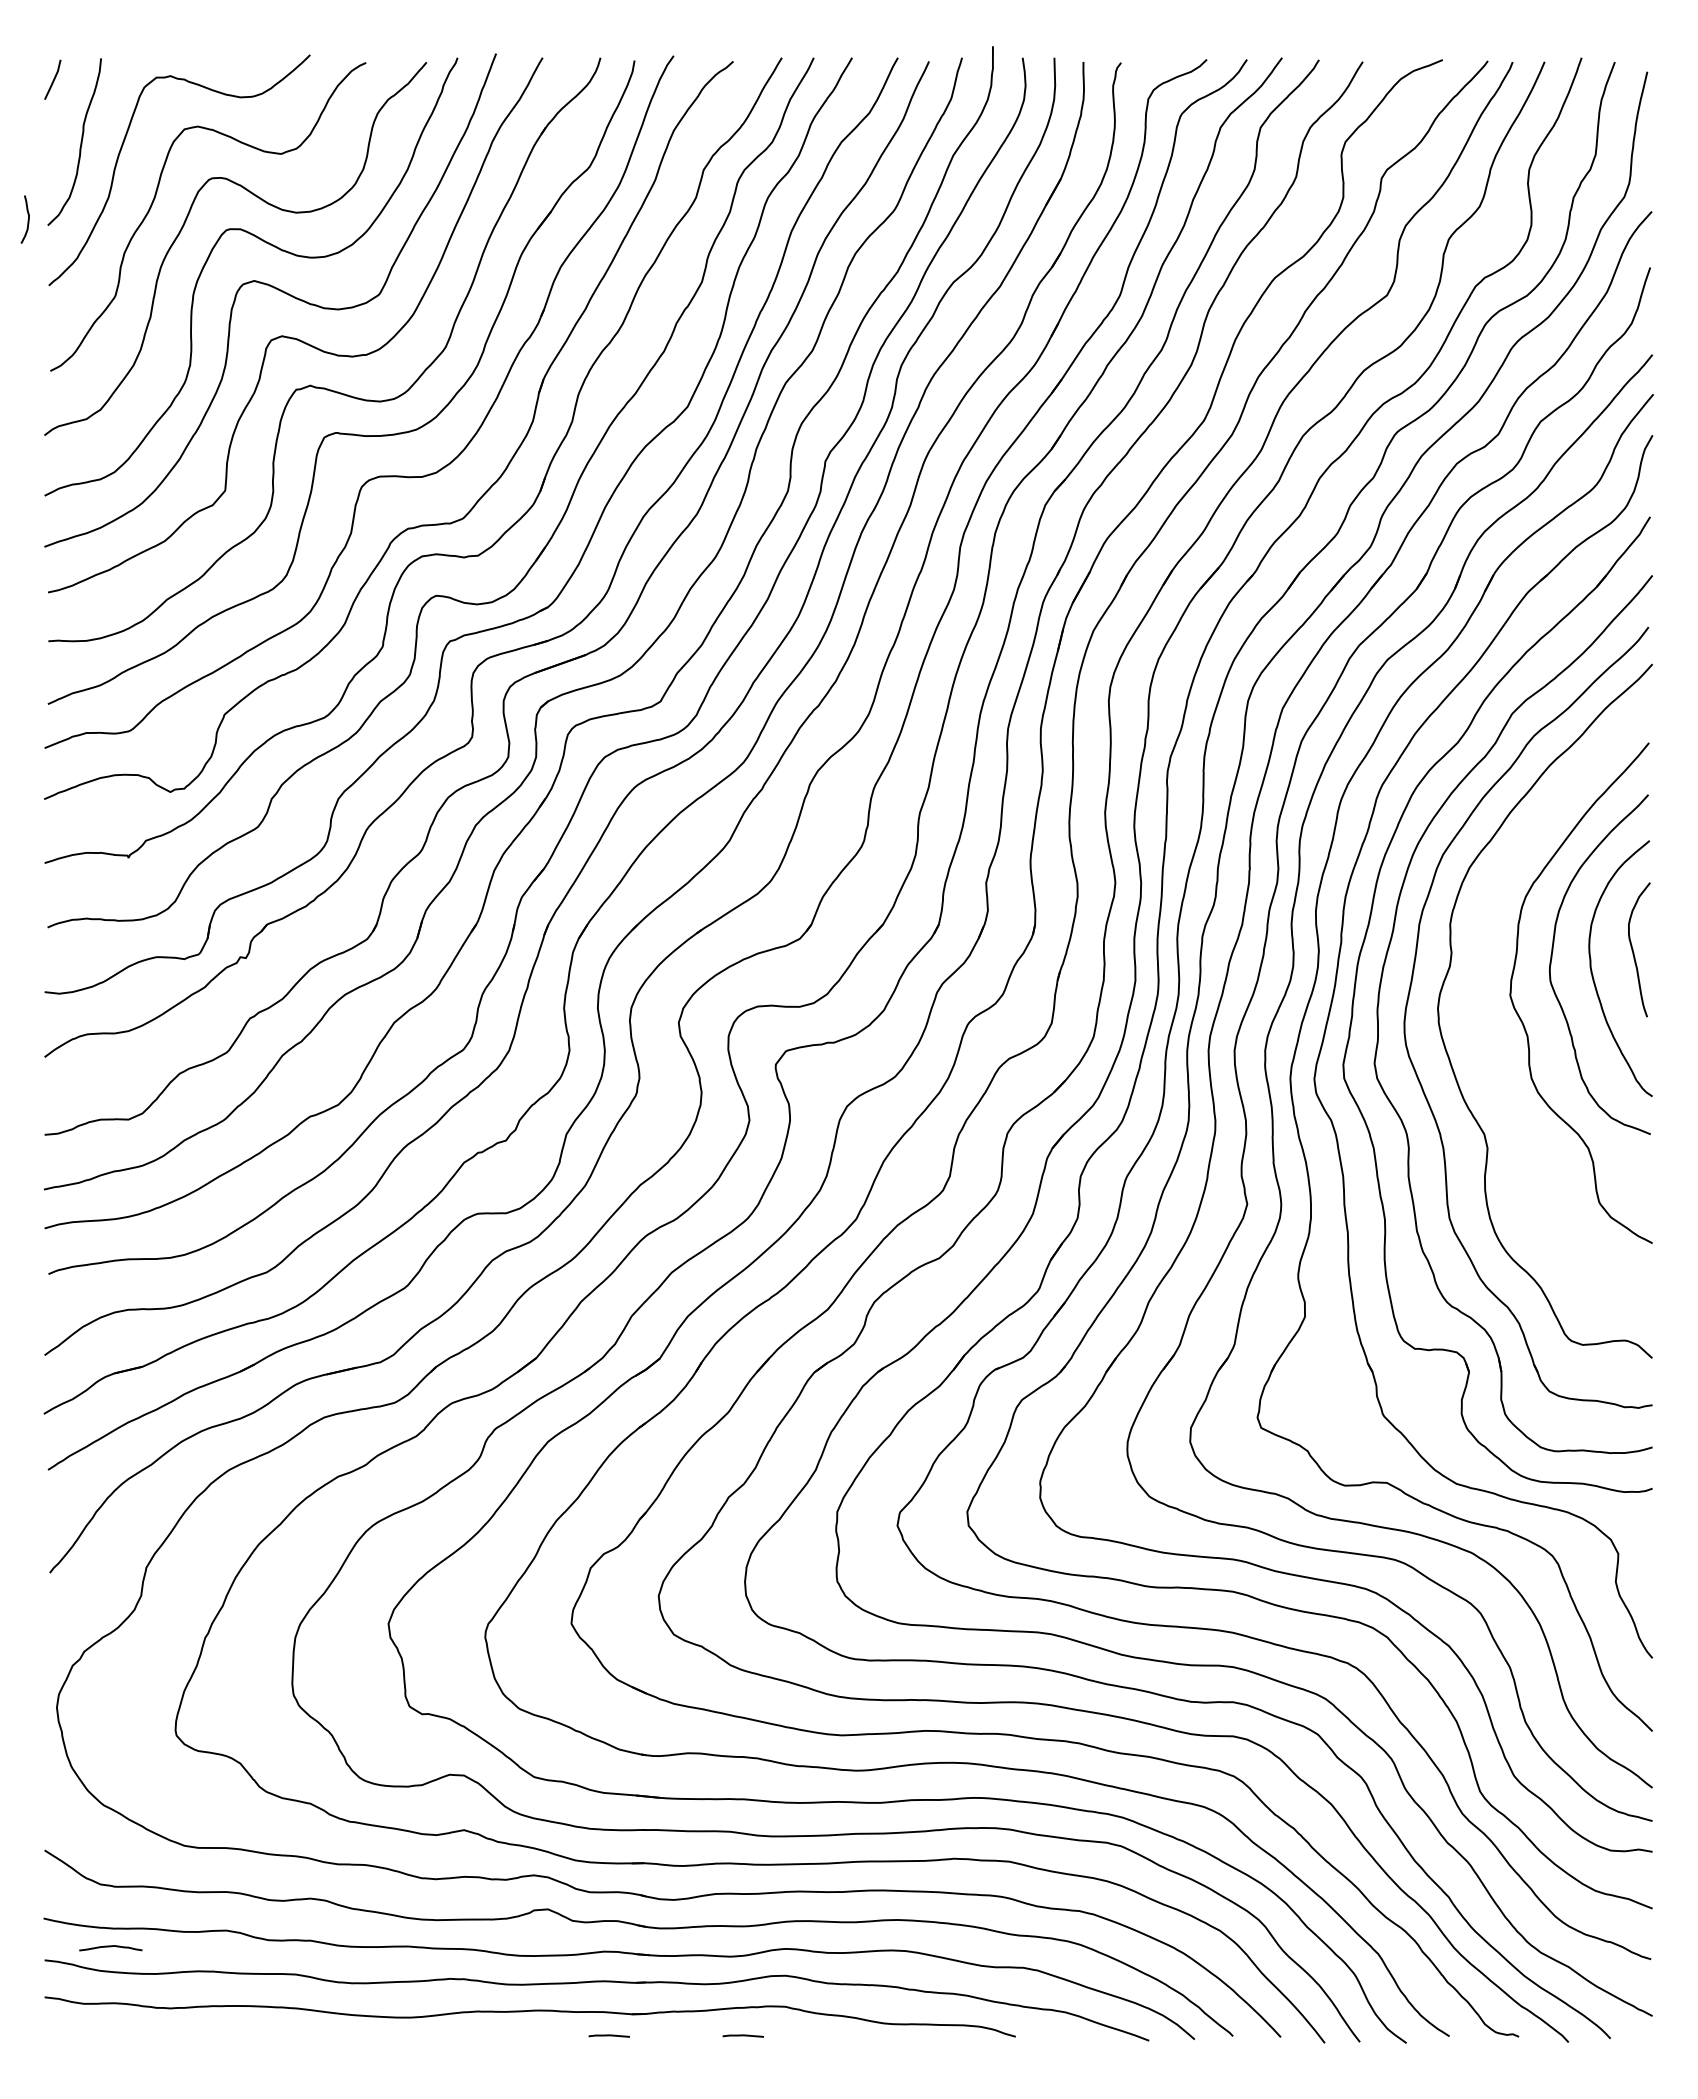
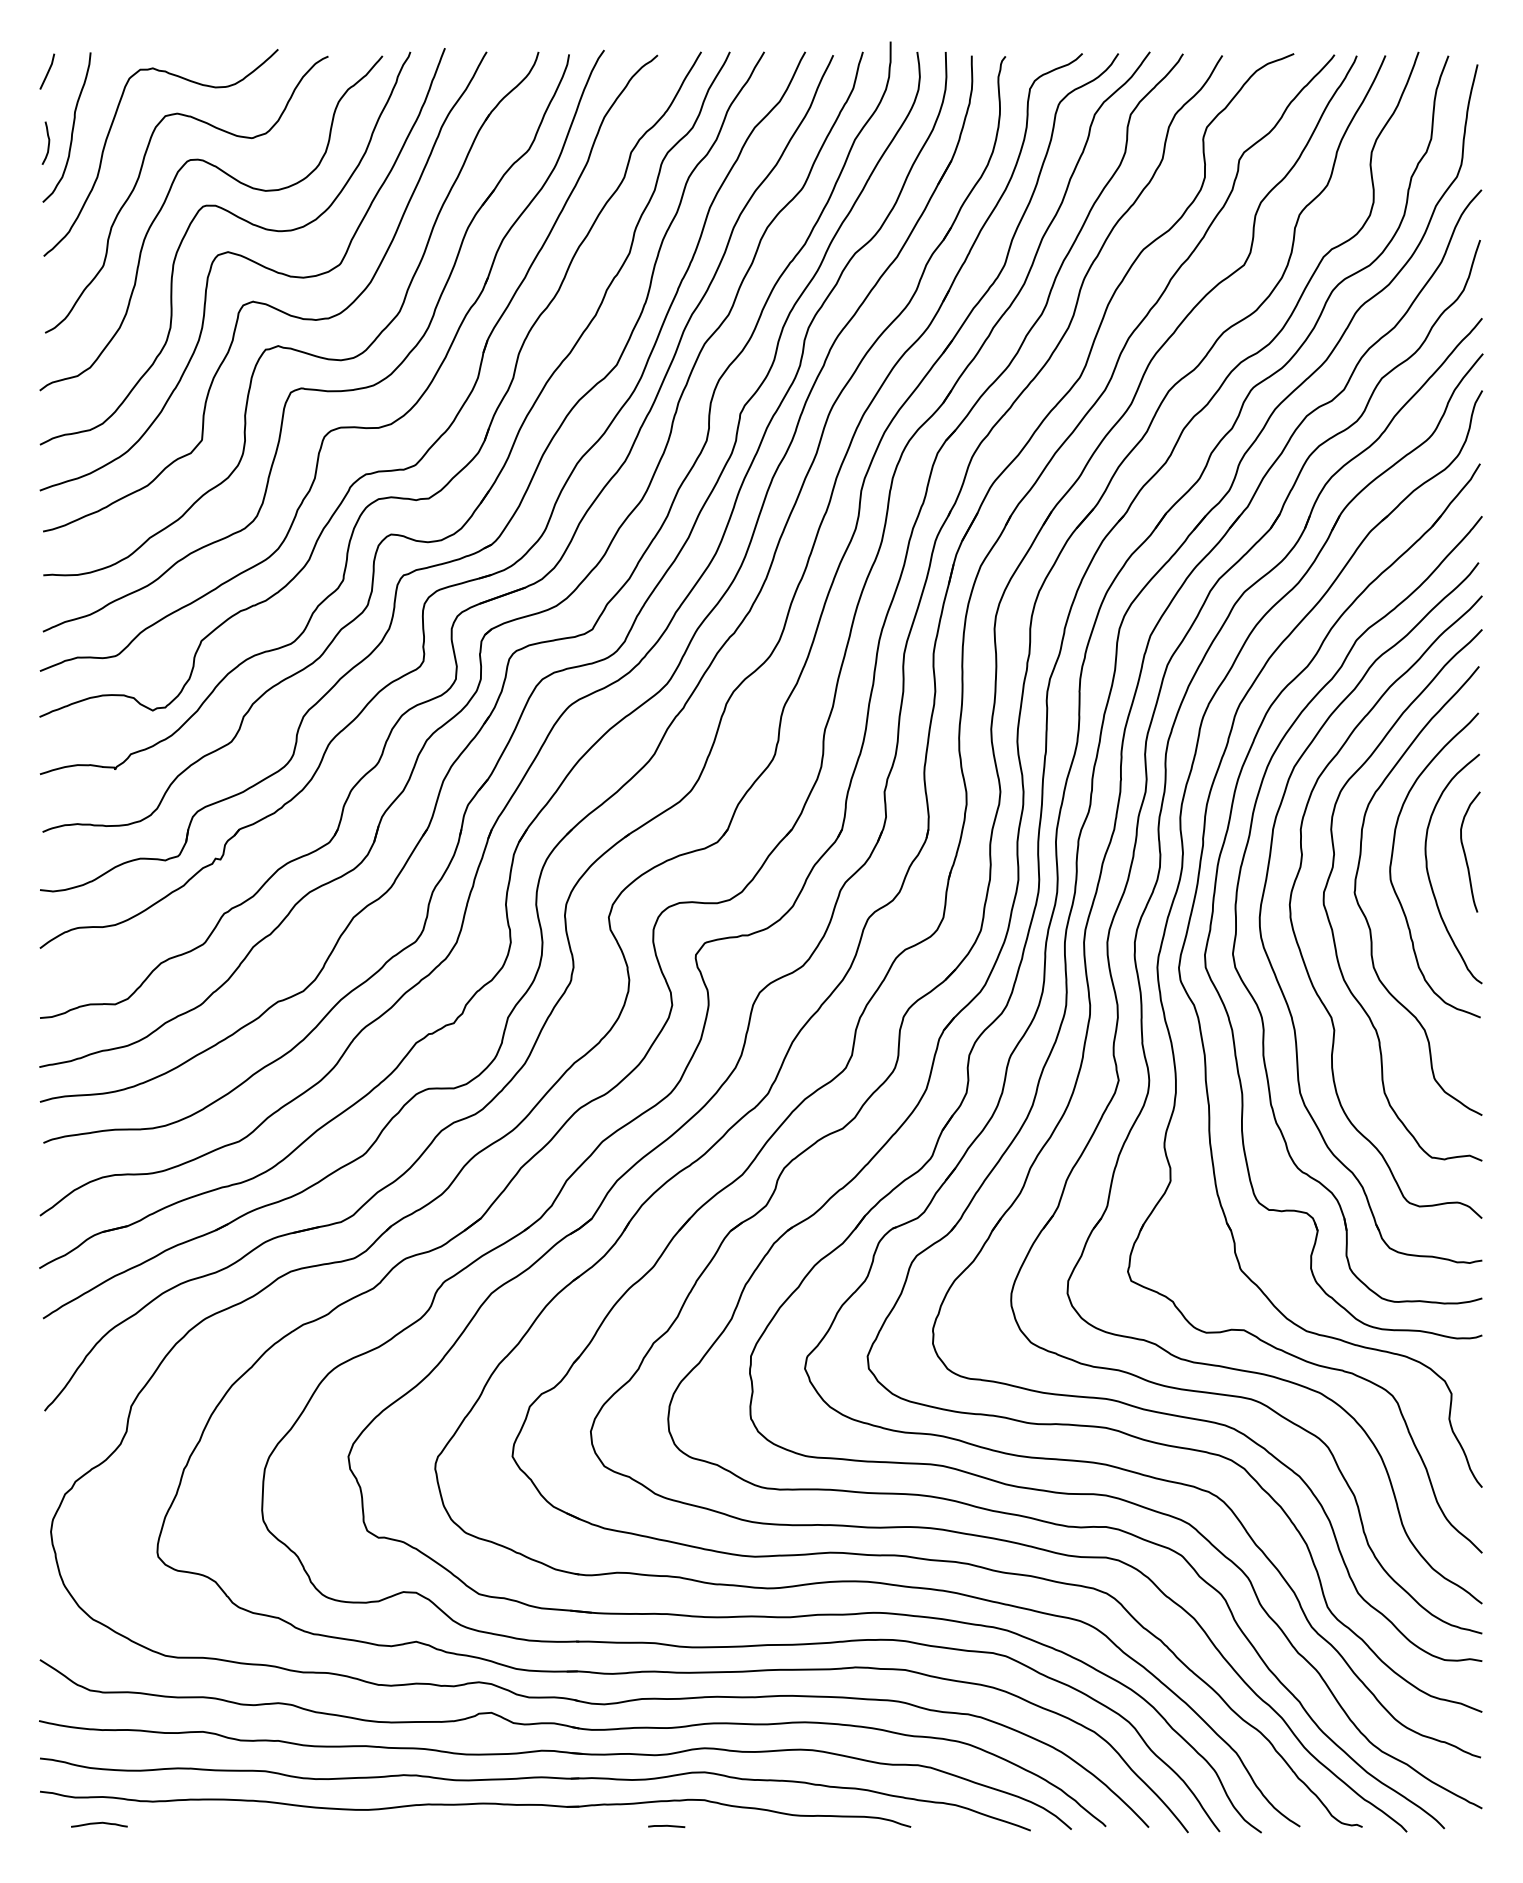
curve: (27, 219) -> (47, 143), moved
curve: (1485, 971) -> (1332, 871), added
curve: (110, 1947) -> (99, 1824), moved
line: (608, 2035) -> (545, 1825), removed

